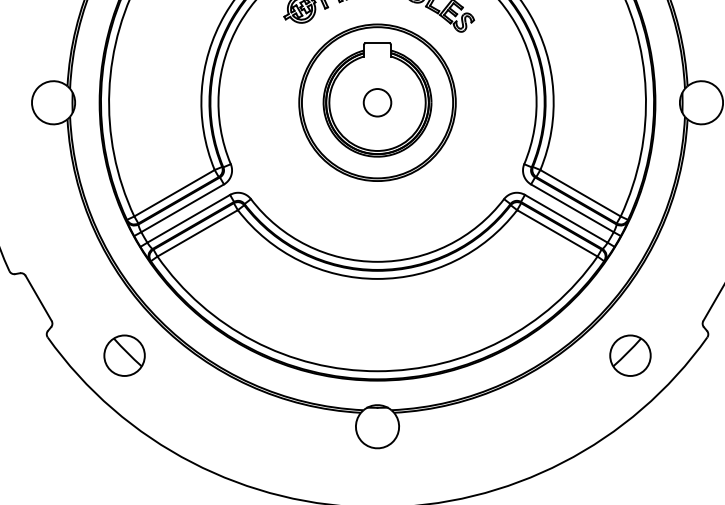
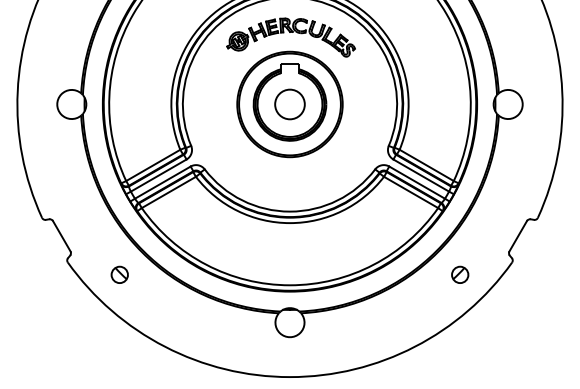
circle: (376, 102) -> (289, 104), size x1.6
part: (124, 355) -> (119, 274), size x0.6
part: (629, 355) -> (459, 274), size x0.6

